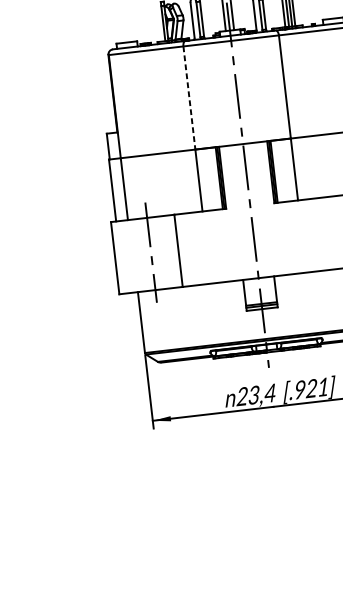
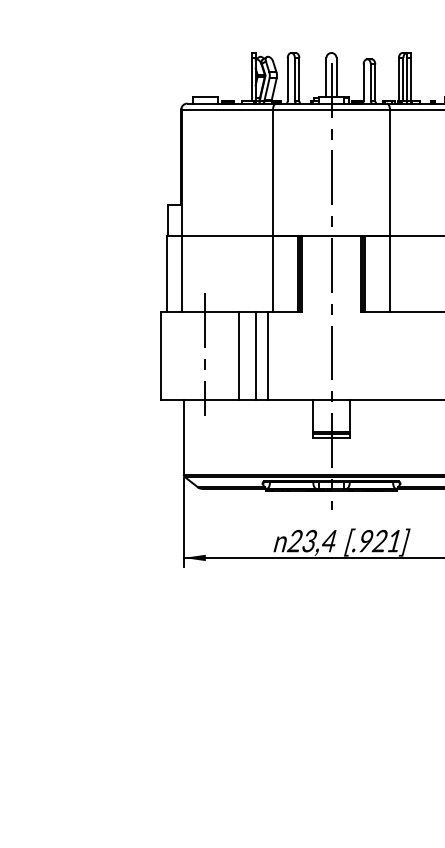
line: (189, 98) -> (273, 173), dashed -> solid
line: (202, 247) -> (267, 355), added
line: (193, 248) -> (256, 355), added

